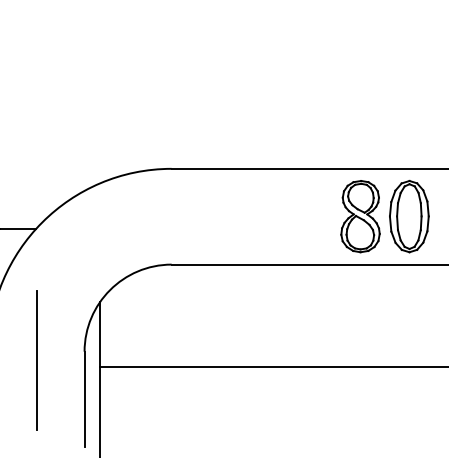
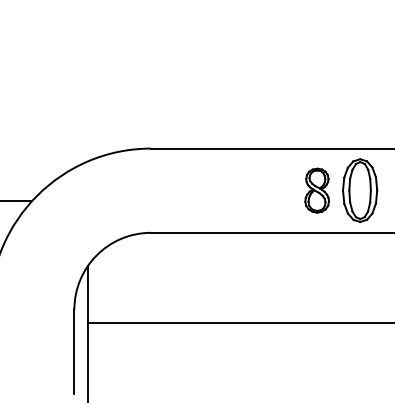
part: (360, 216) -> (317, 190), size x0.7
line: (36, 360) -> (32, 317), removed

